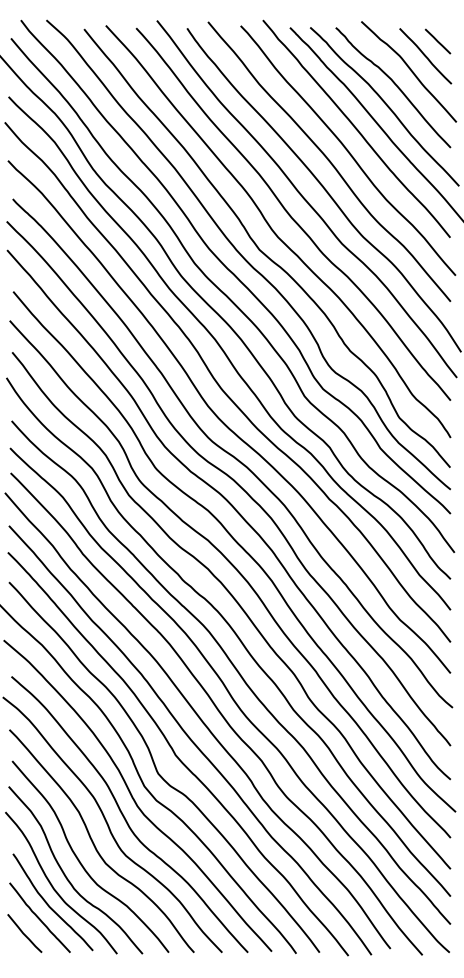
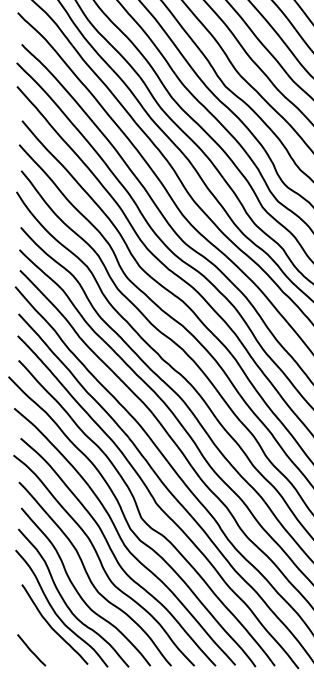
curve: (39, 917) -> (43, 637), removed

